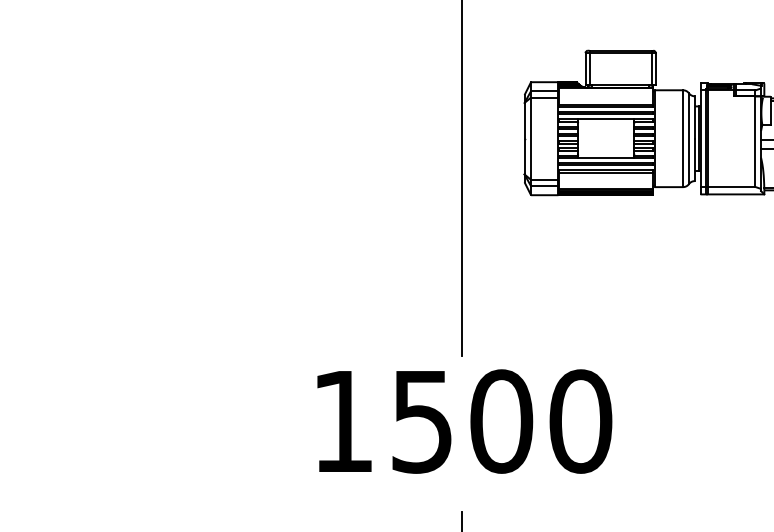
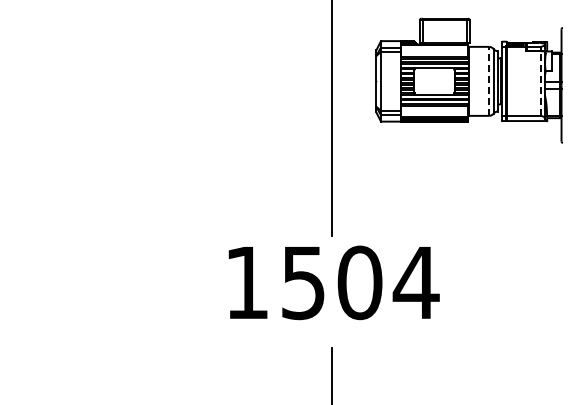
line: (683, 137) -> (489, 80), solid -> dashed
line: (754, 140) -> (540, 82), solid -> dashed
text: (579, 421) -> (415, 282), 1500 -> 1504

